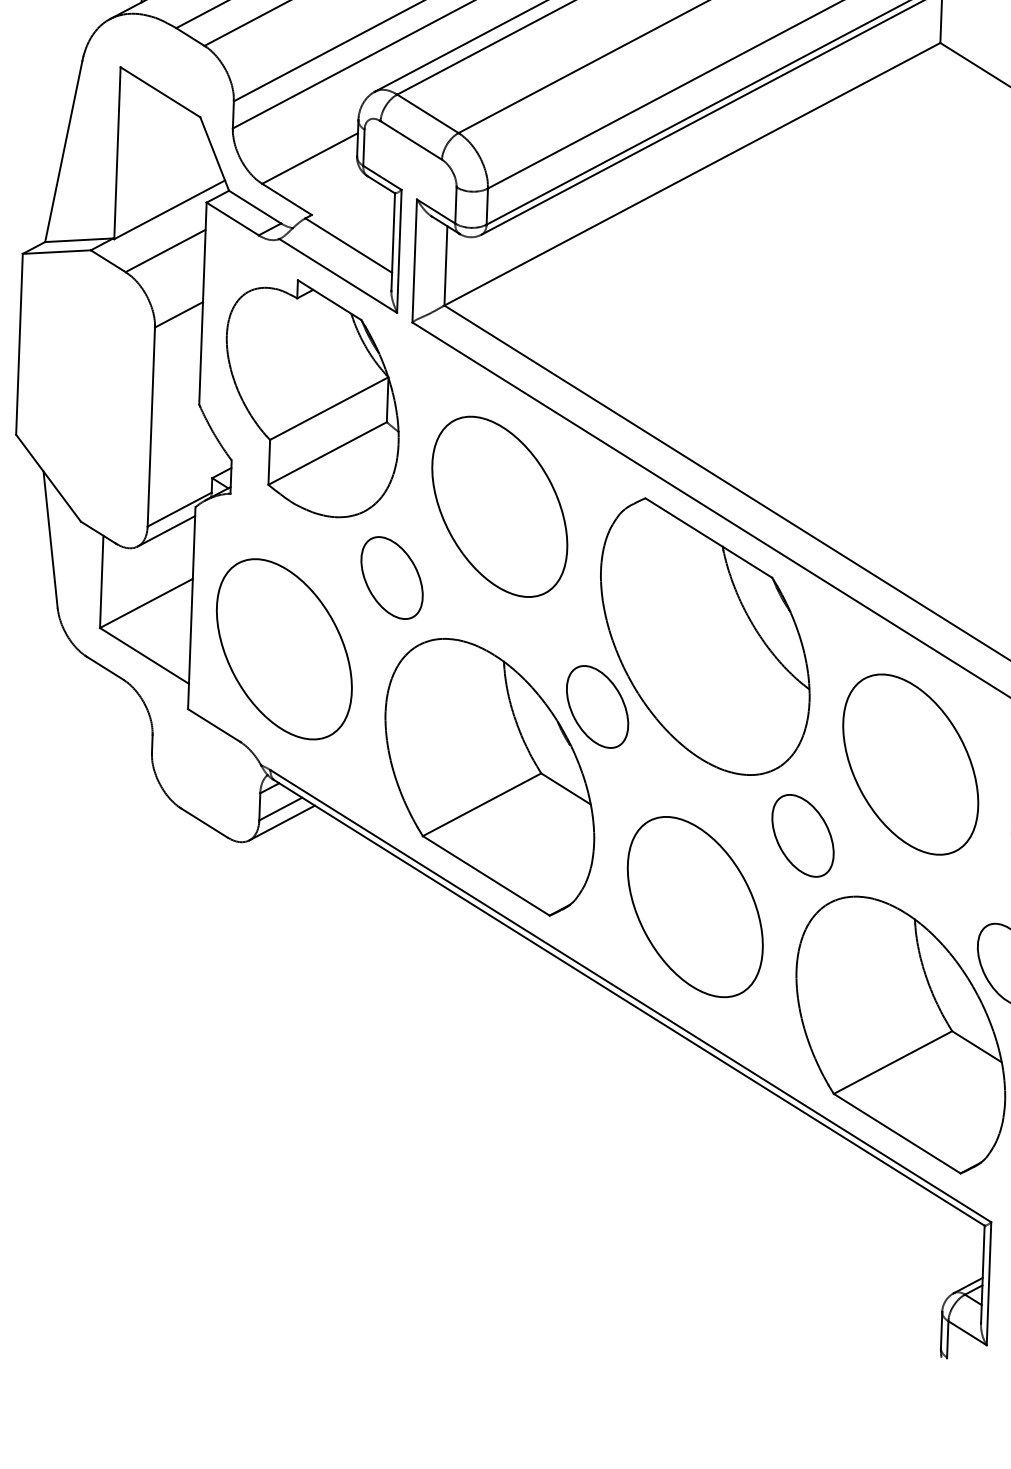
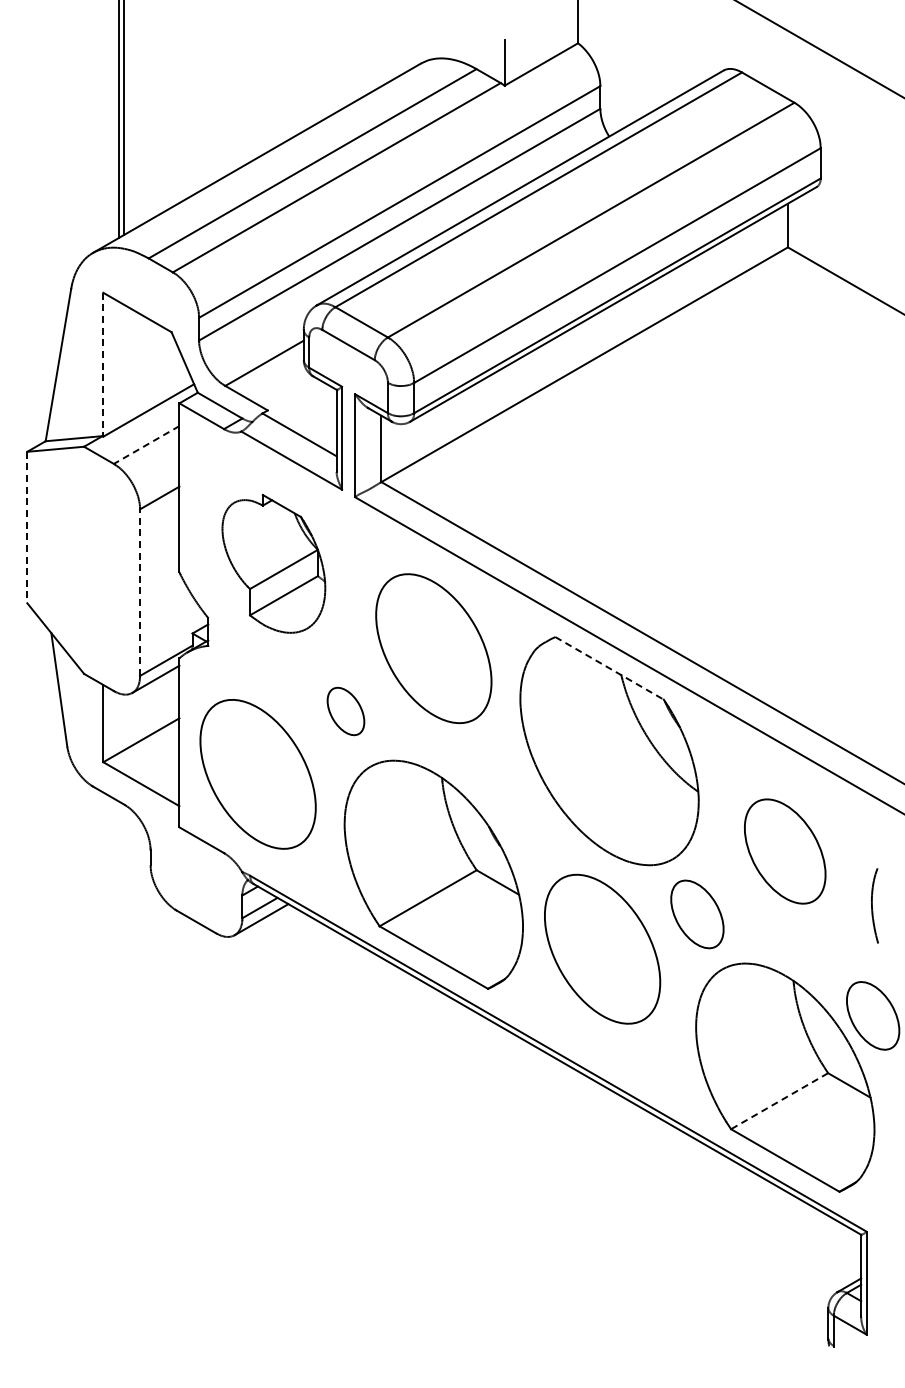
line: (117, 152) -> (103, 364), solid -> dashed
line: (165, 251) -> (146, 445), solid -> dashed
line: (19, 344) -> (27, 527), solid -> dashed
part: (311, 398) -> (273, 563), size x0.7
line: (151, 426) -> (140, 592), solid -> dashed
line: (708, 538) -> (609, 668), solid -> dashed
part: (391, 578) -> (345, 711), size x0.7
part: (597, 706) -> (521, 812), removed
part: (909, 764) -> (784, 851), size x0.7
part: (695, 906) -> (602, 948), moved
line: (892, 1062) -> (779, 1101), solid -> dashed

